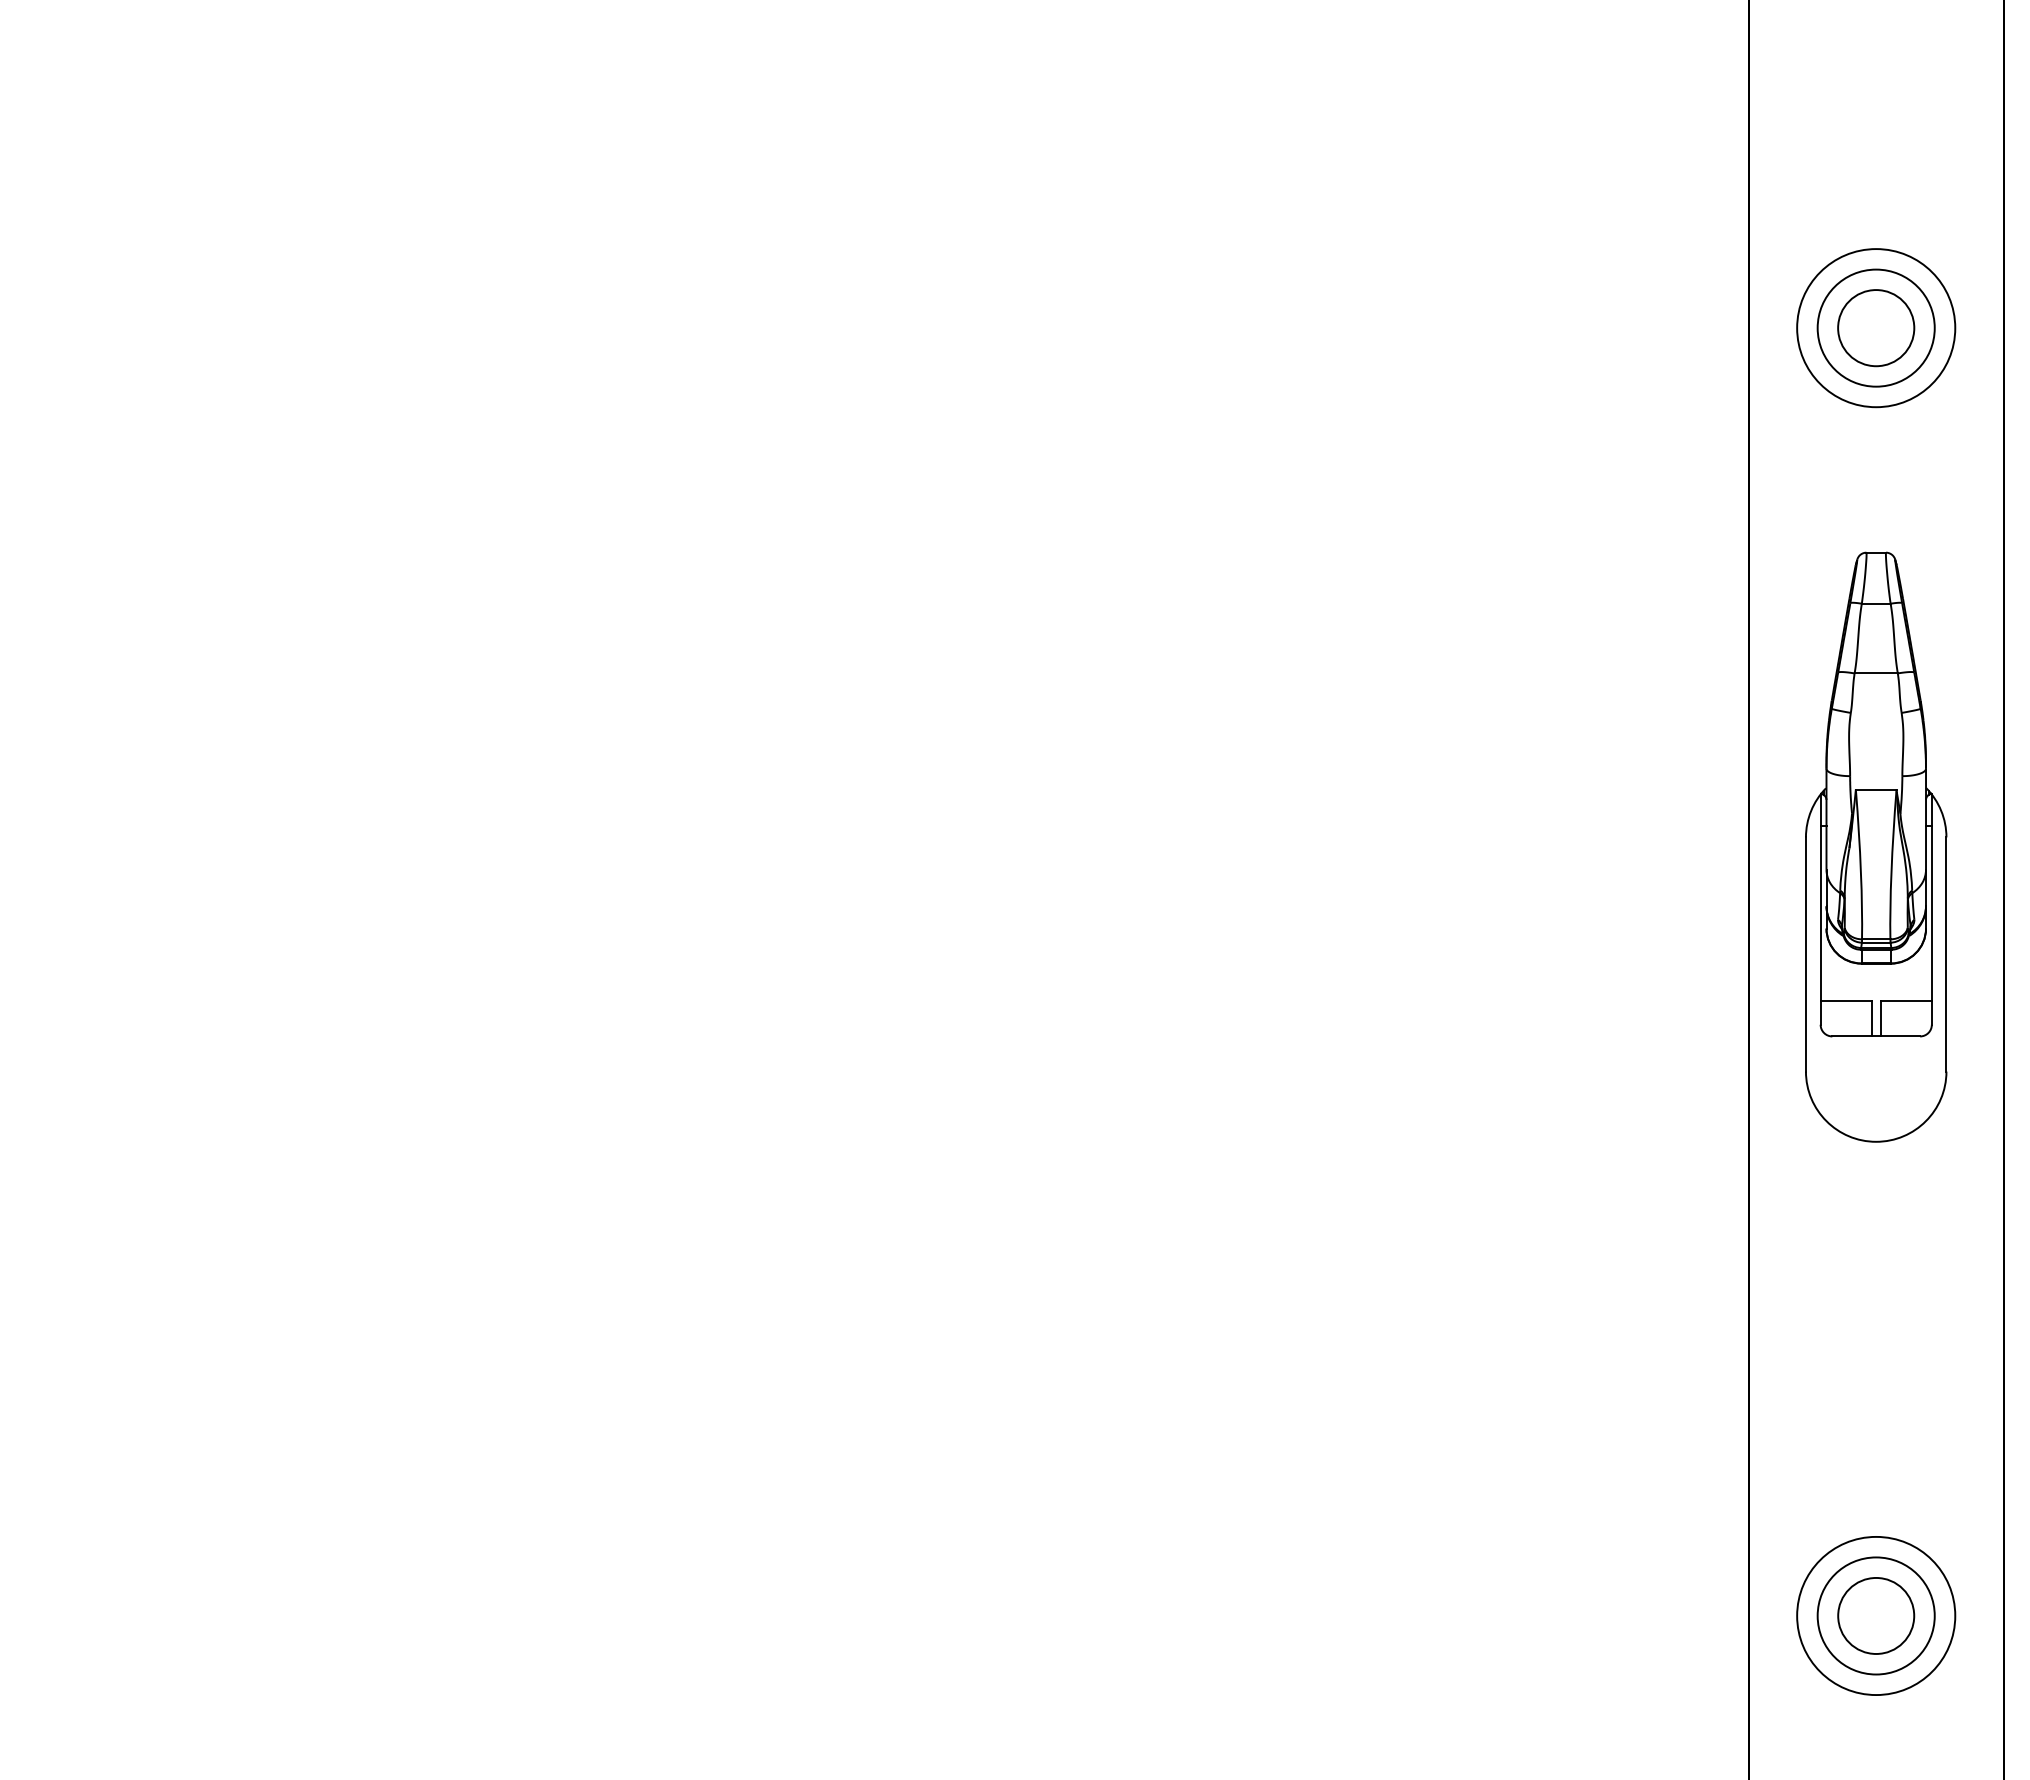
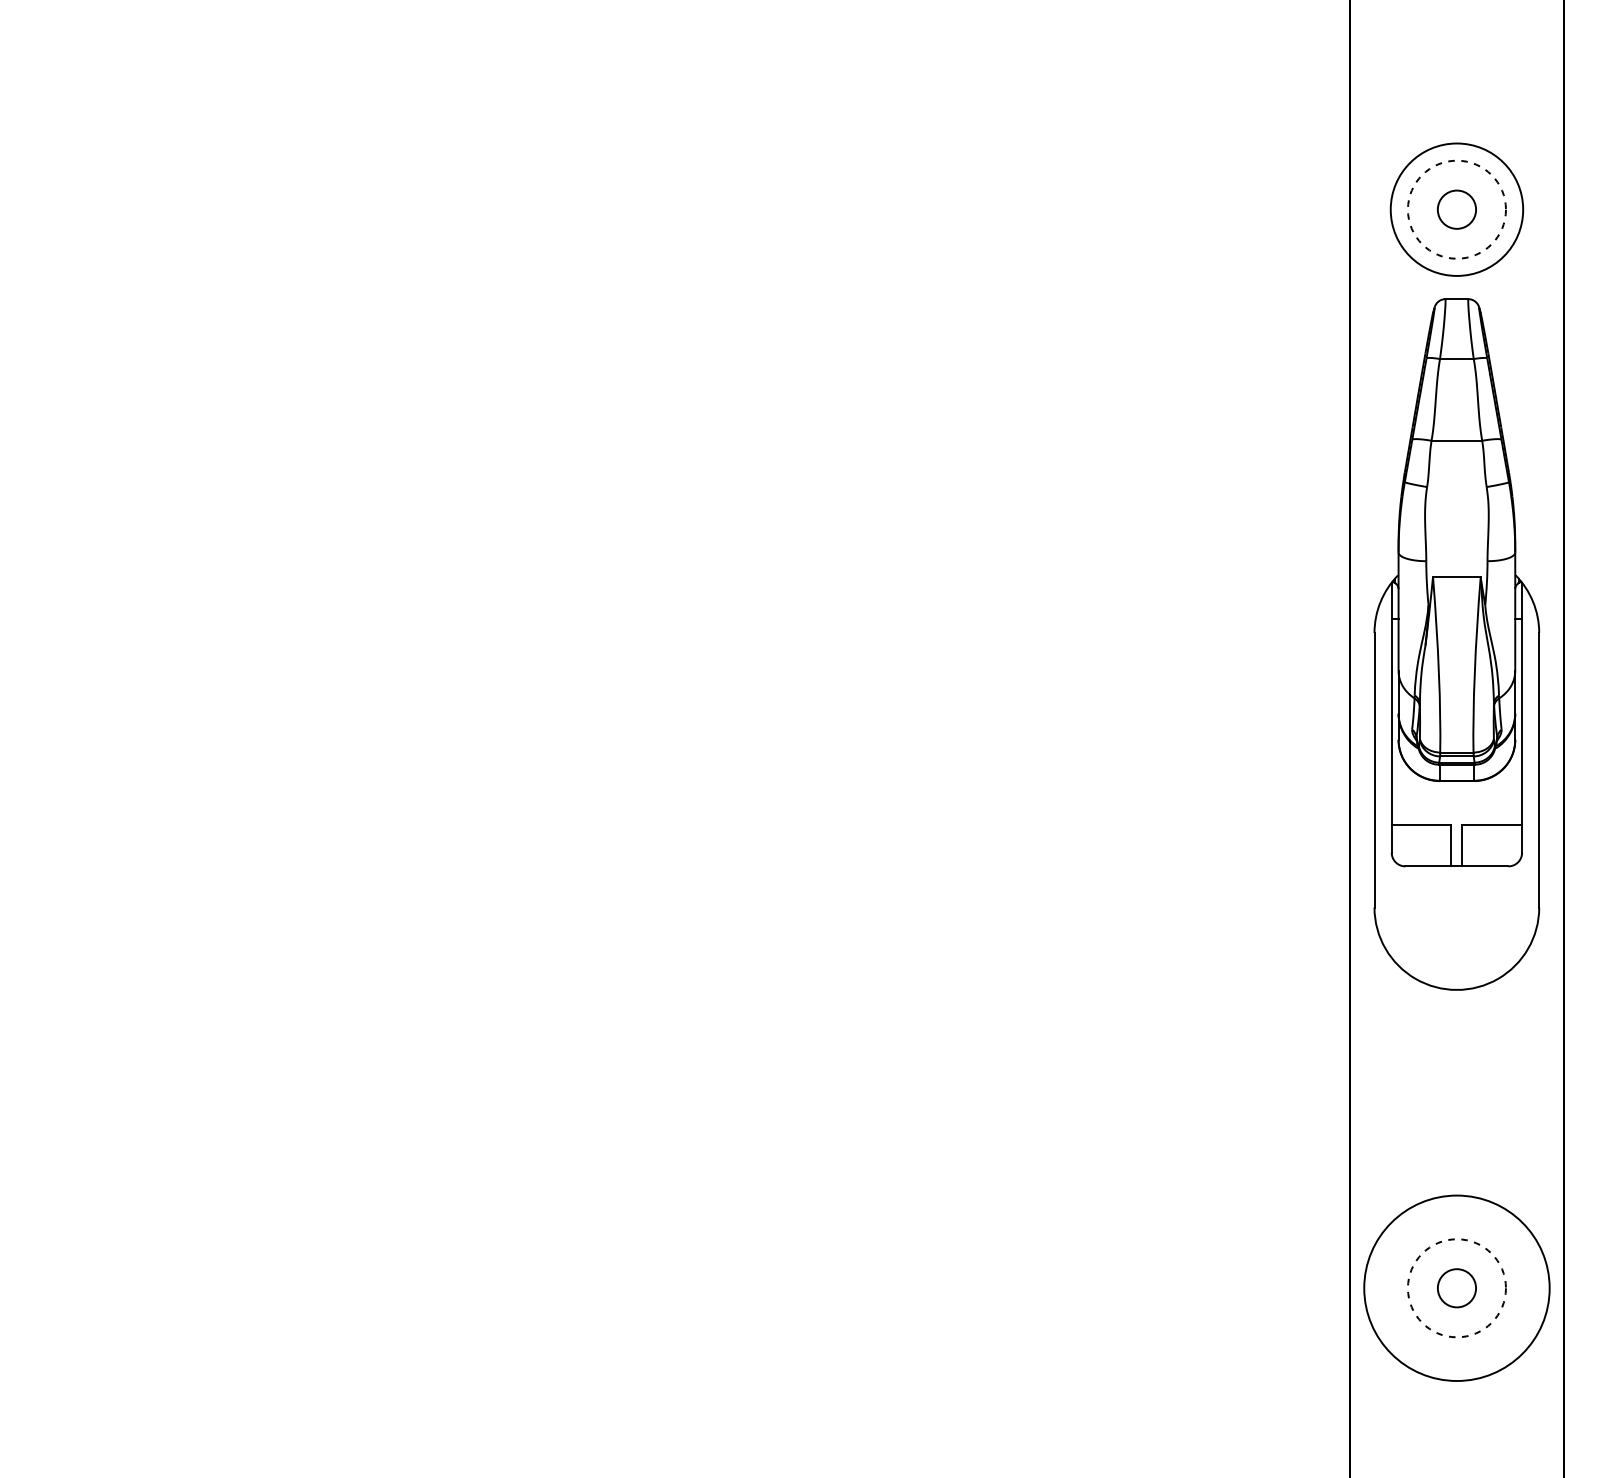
circle: (1875, 327) -> (1456, 209), solid -> dashed
circle: (1876, 328) -> (1457, 210), size x0.6
part: (1876, 846) -> (1457, 643), size x1.4
circle: (1875, 1615) -> (1456, 1287), solid -> dashed
circle: (1876, 1615) -> (1457, 1287), size x0.6
circle: (1876, 1615) -> (1457, 1287), size x1.4

